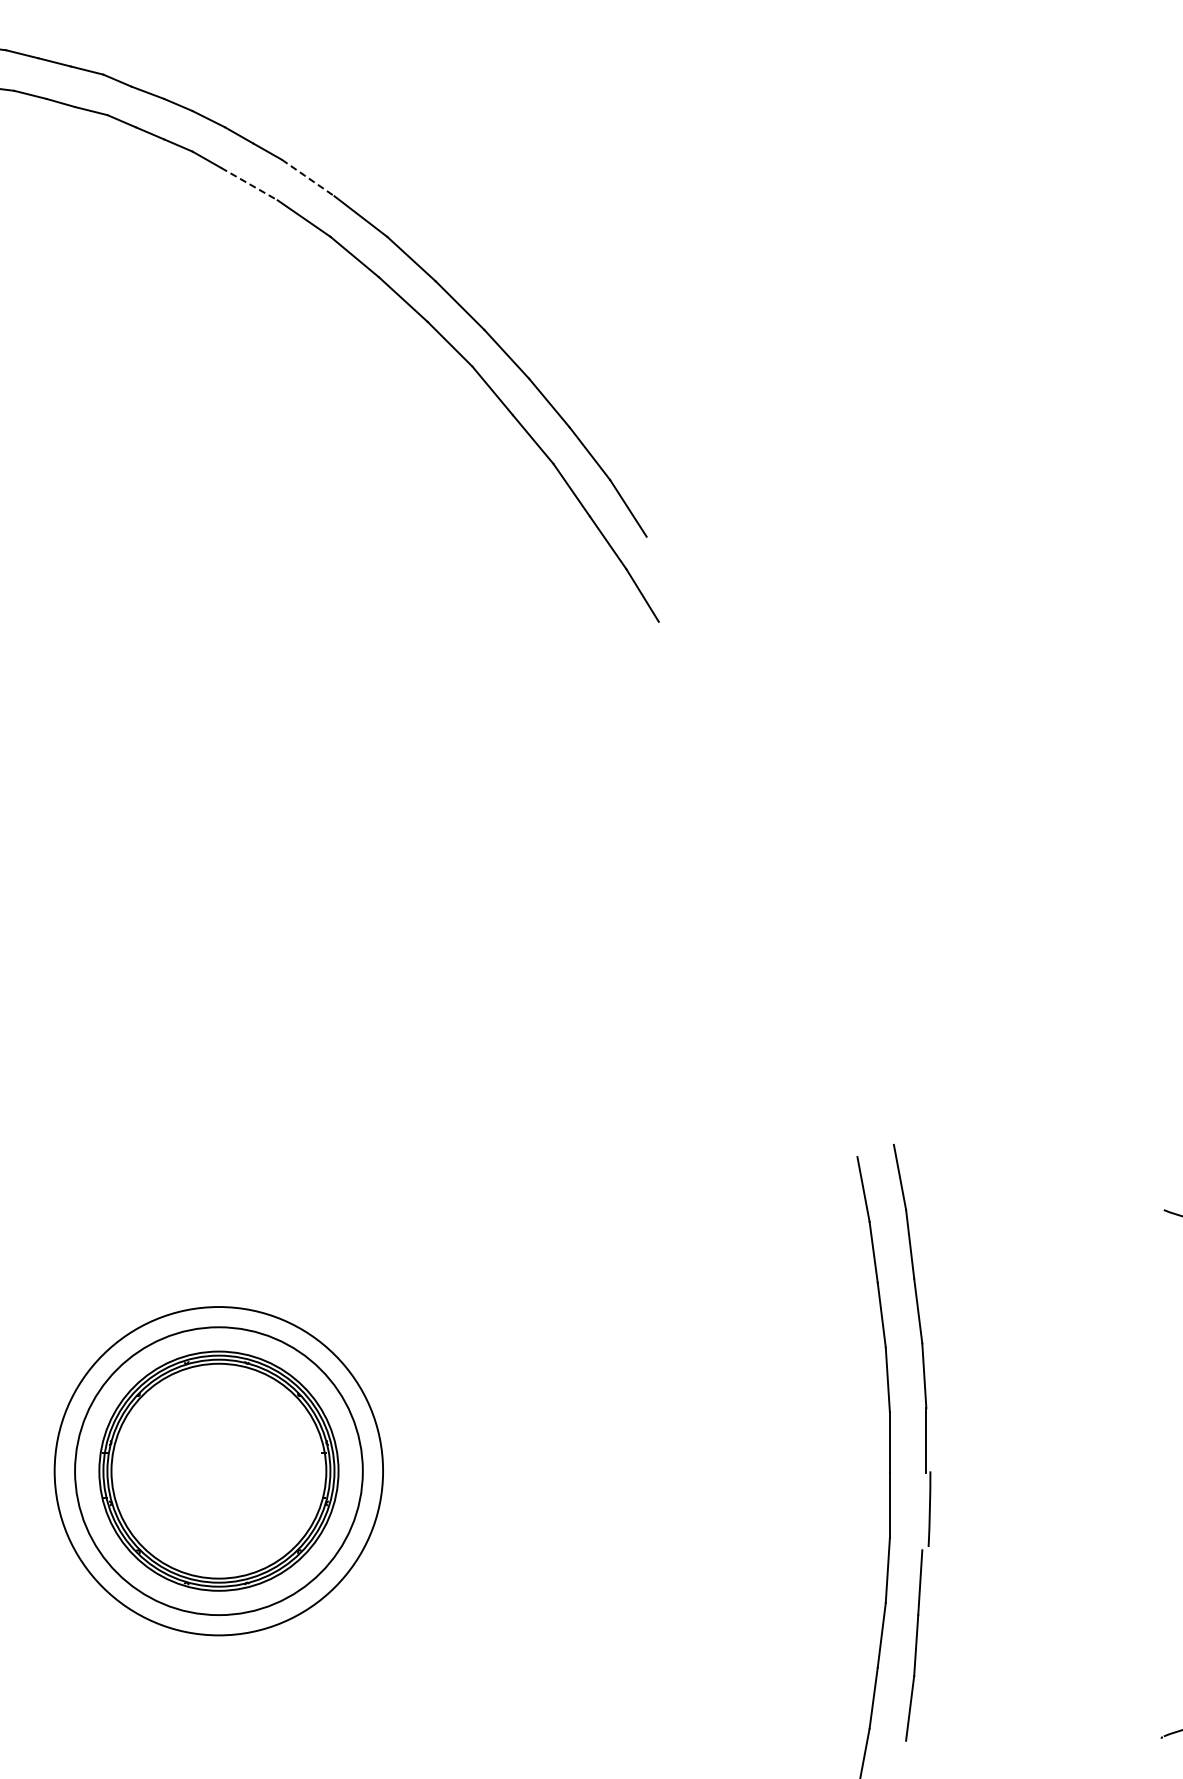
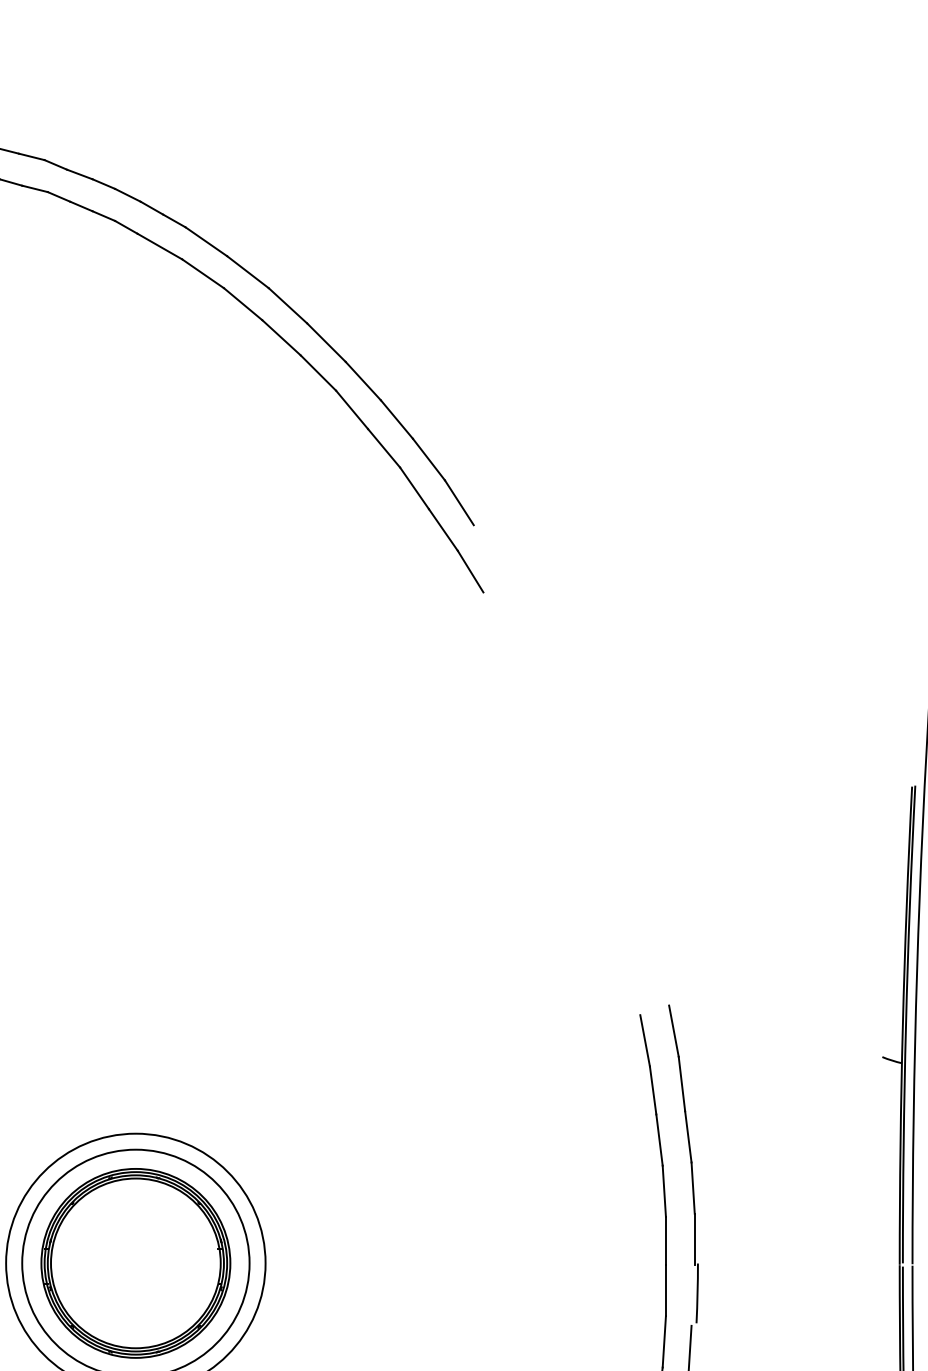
line: (308, 178) -> (206, 242), dashed -> solid
line: (249, 184) -> (160, 246), dashed -> solid

